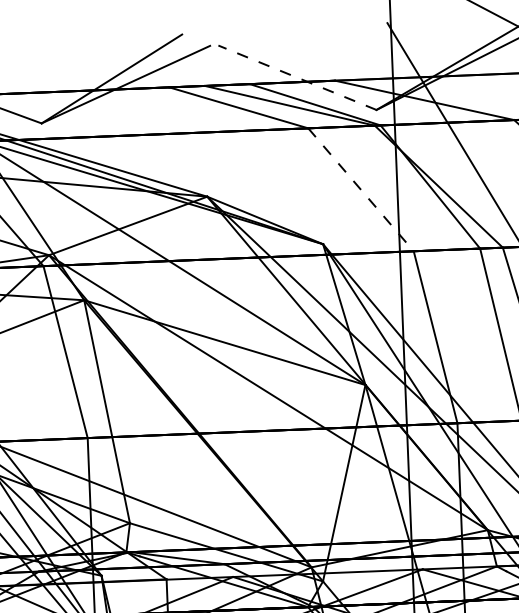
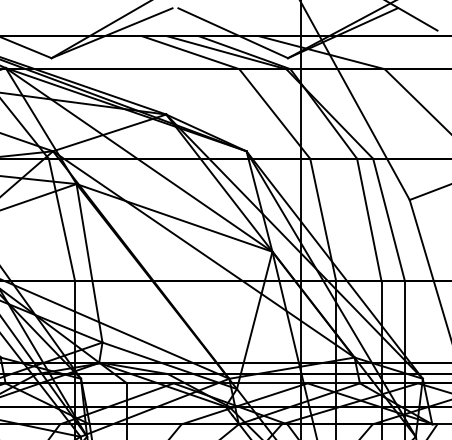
line: (296, 78) -> (232, 33), dashed -> solid
line: (361, 190) -> (275, 114), dashed -> solid

